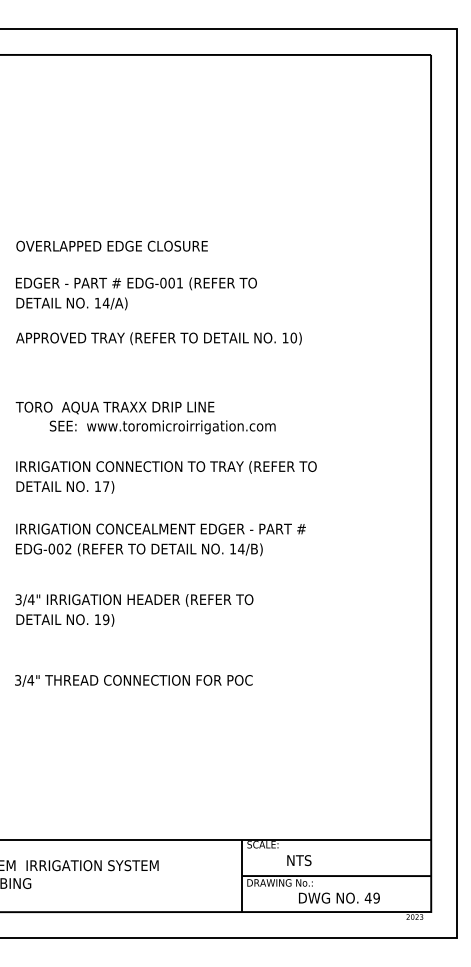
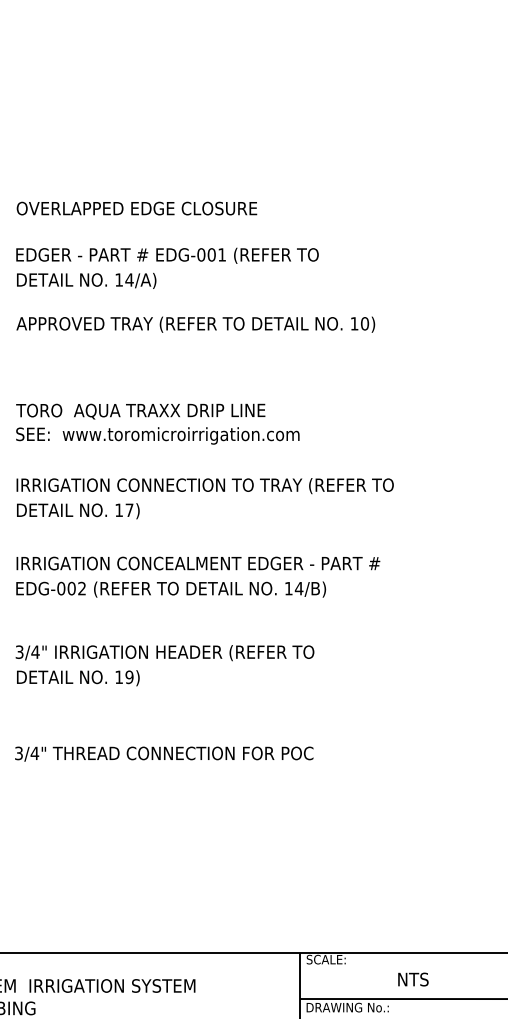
text: (162, 427) -> (157, 436), moved
text: (299, 860) -> (413, 979), moved

